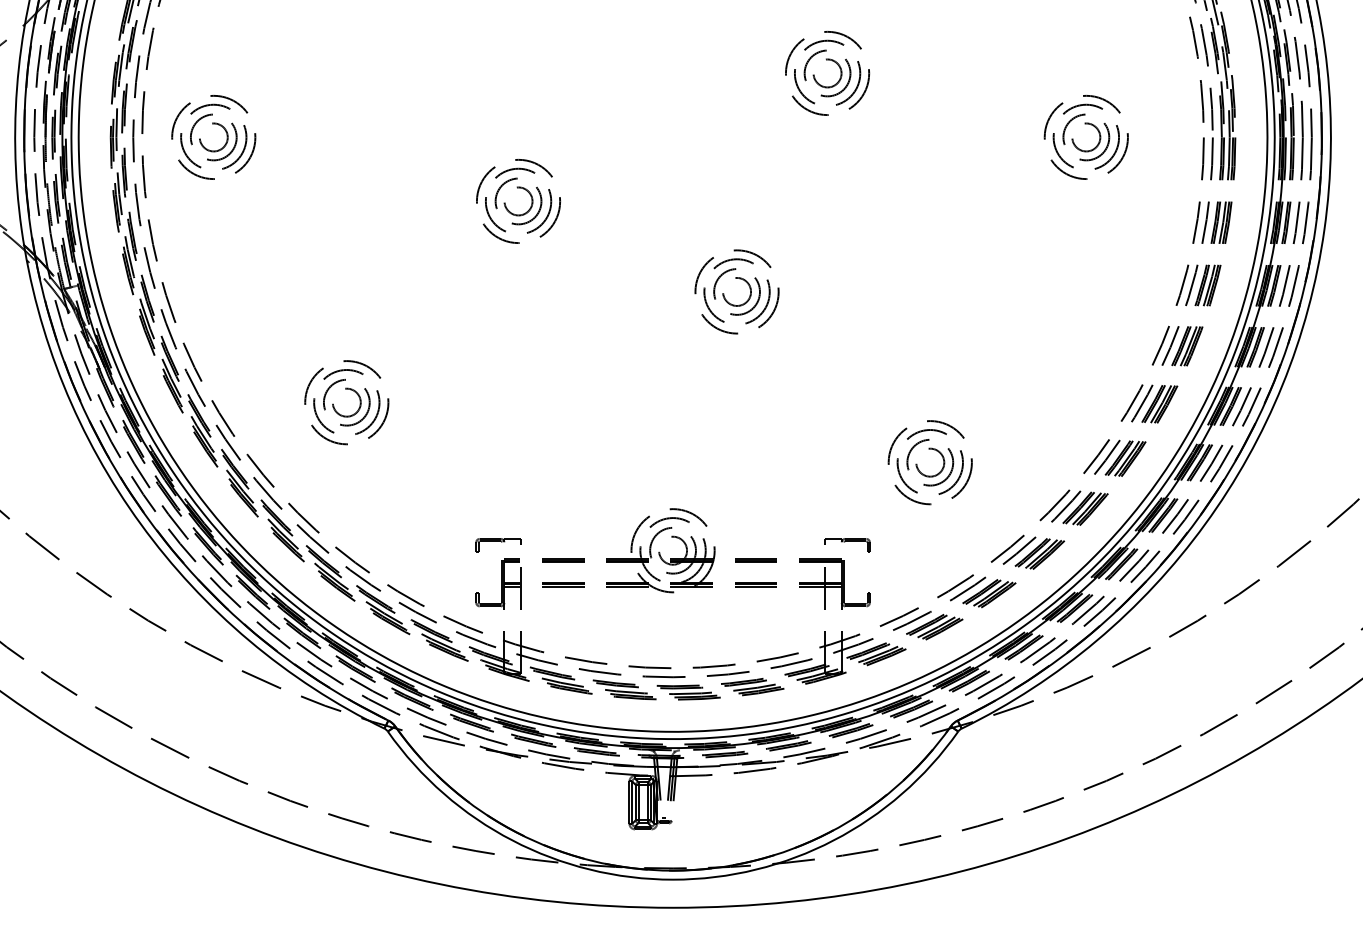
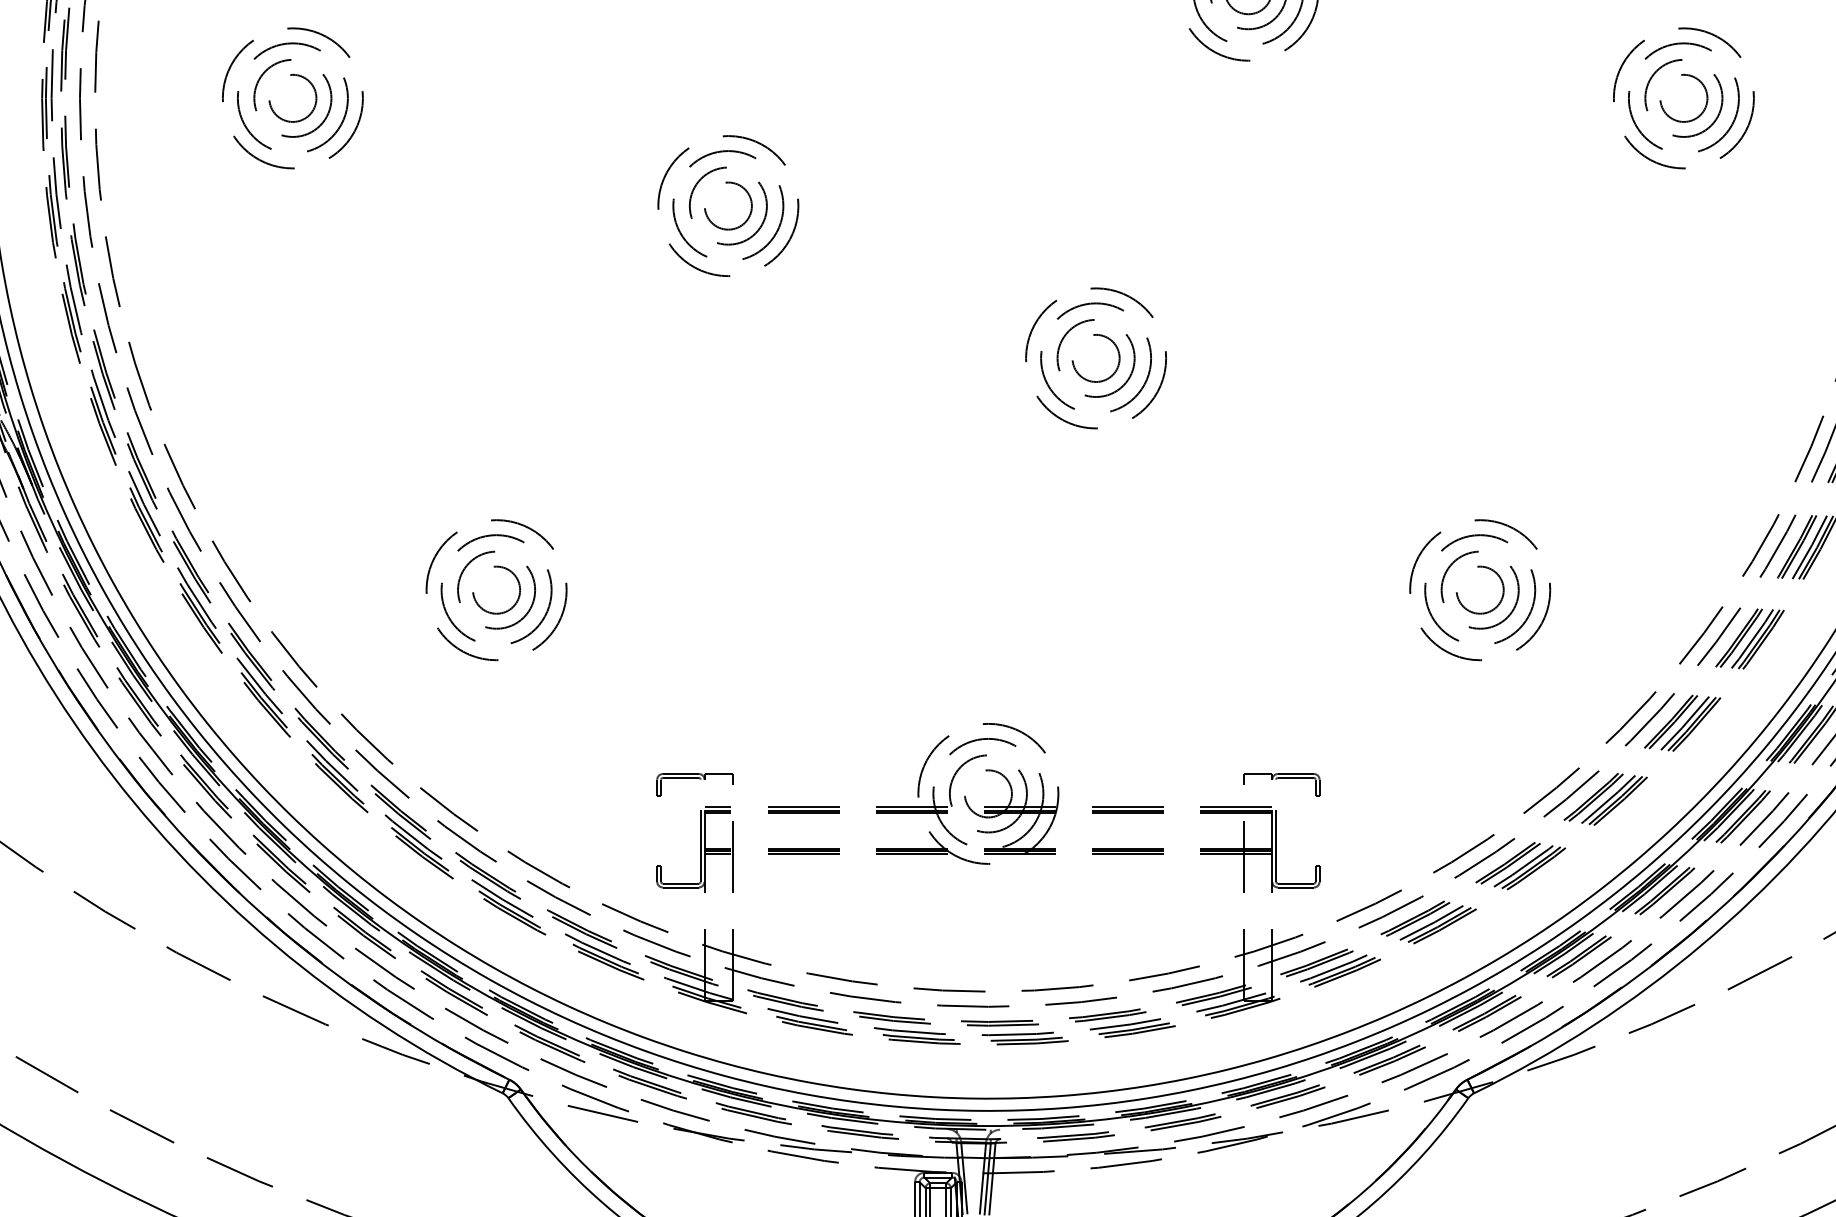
part: (201, 140) -> (272, 103), moved
part: (335, 408) -> (477, 599), moved
part: (918, 467) -> (1460, 598), moved

